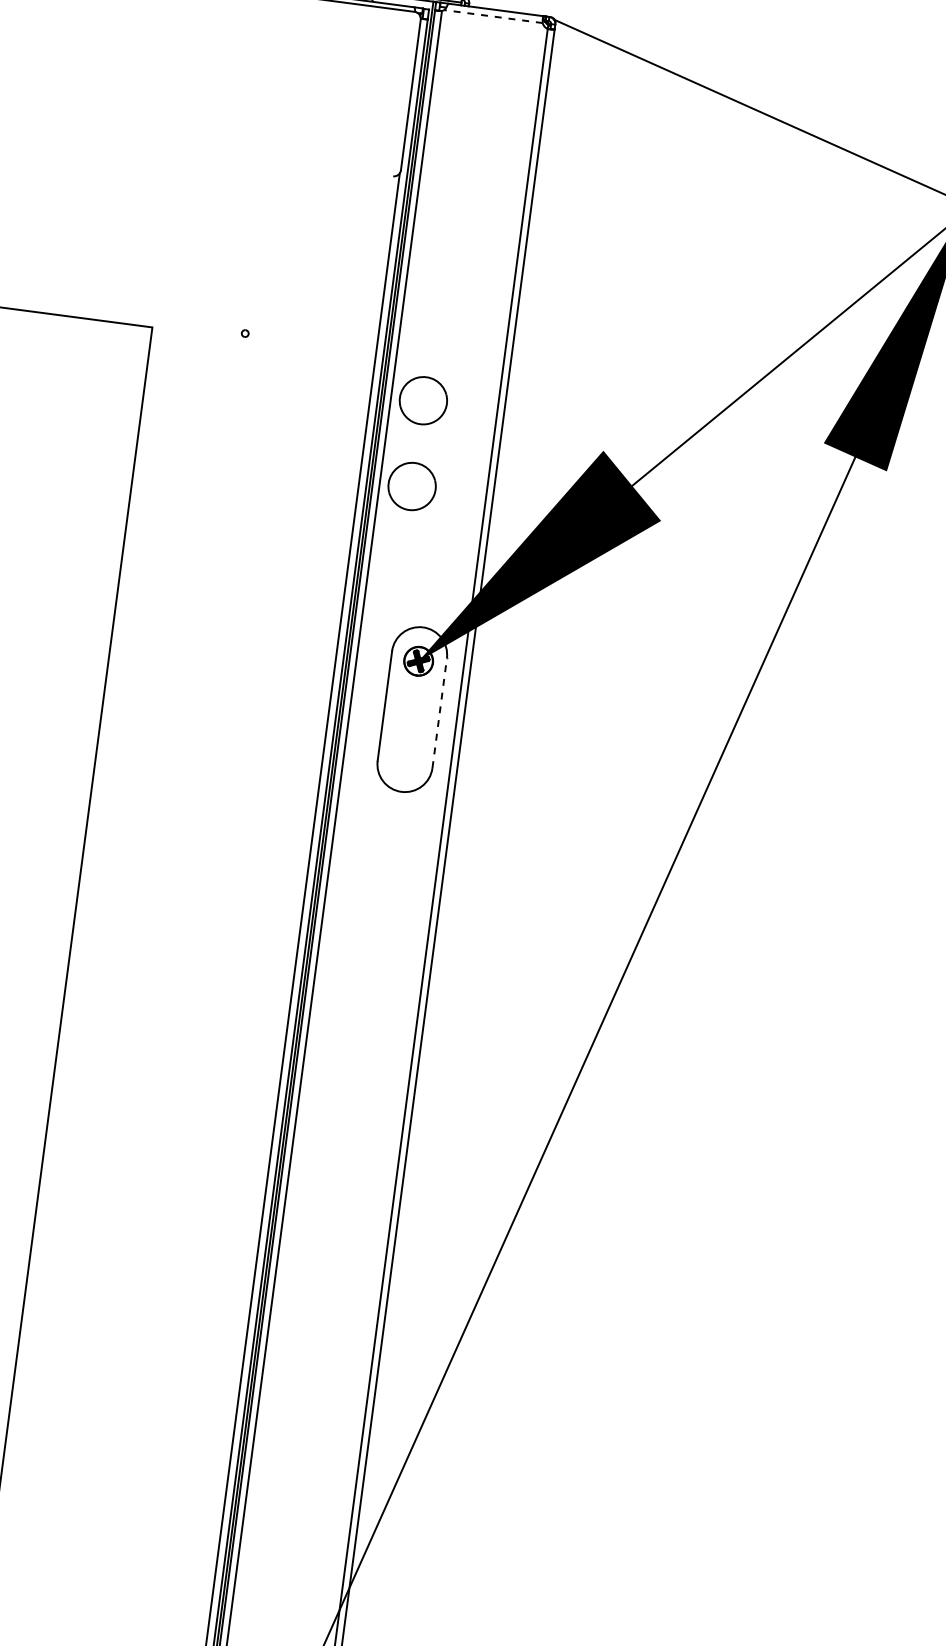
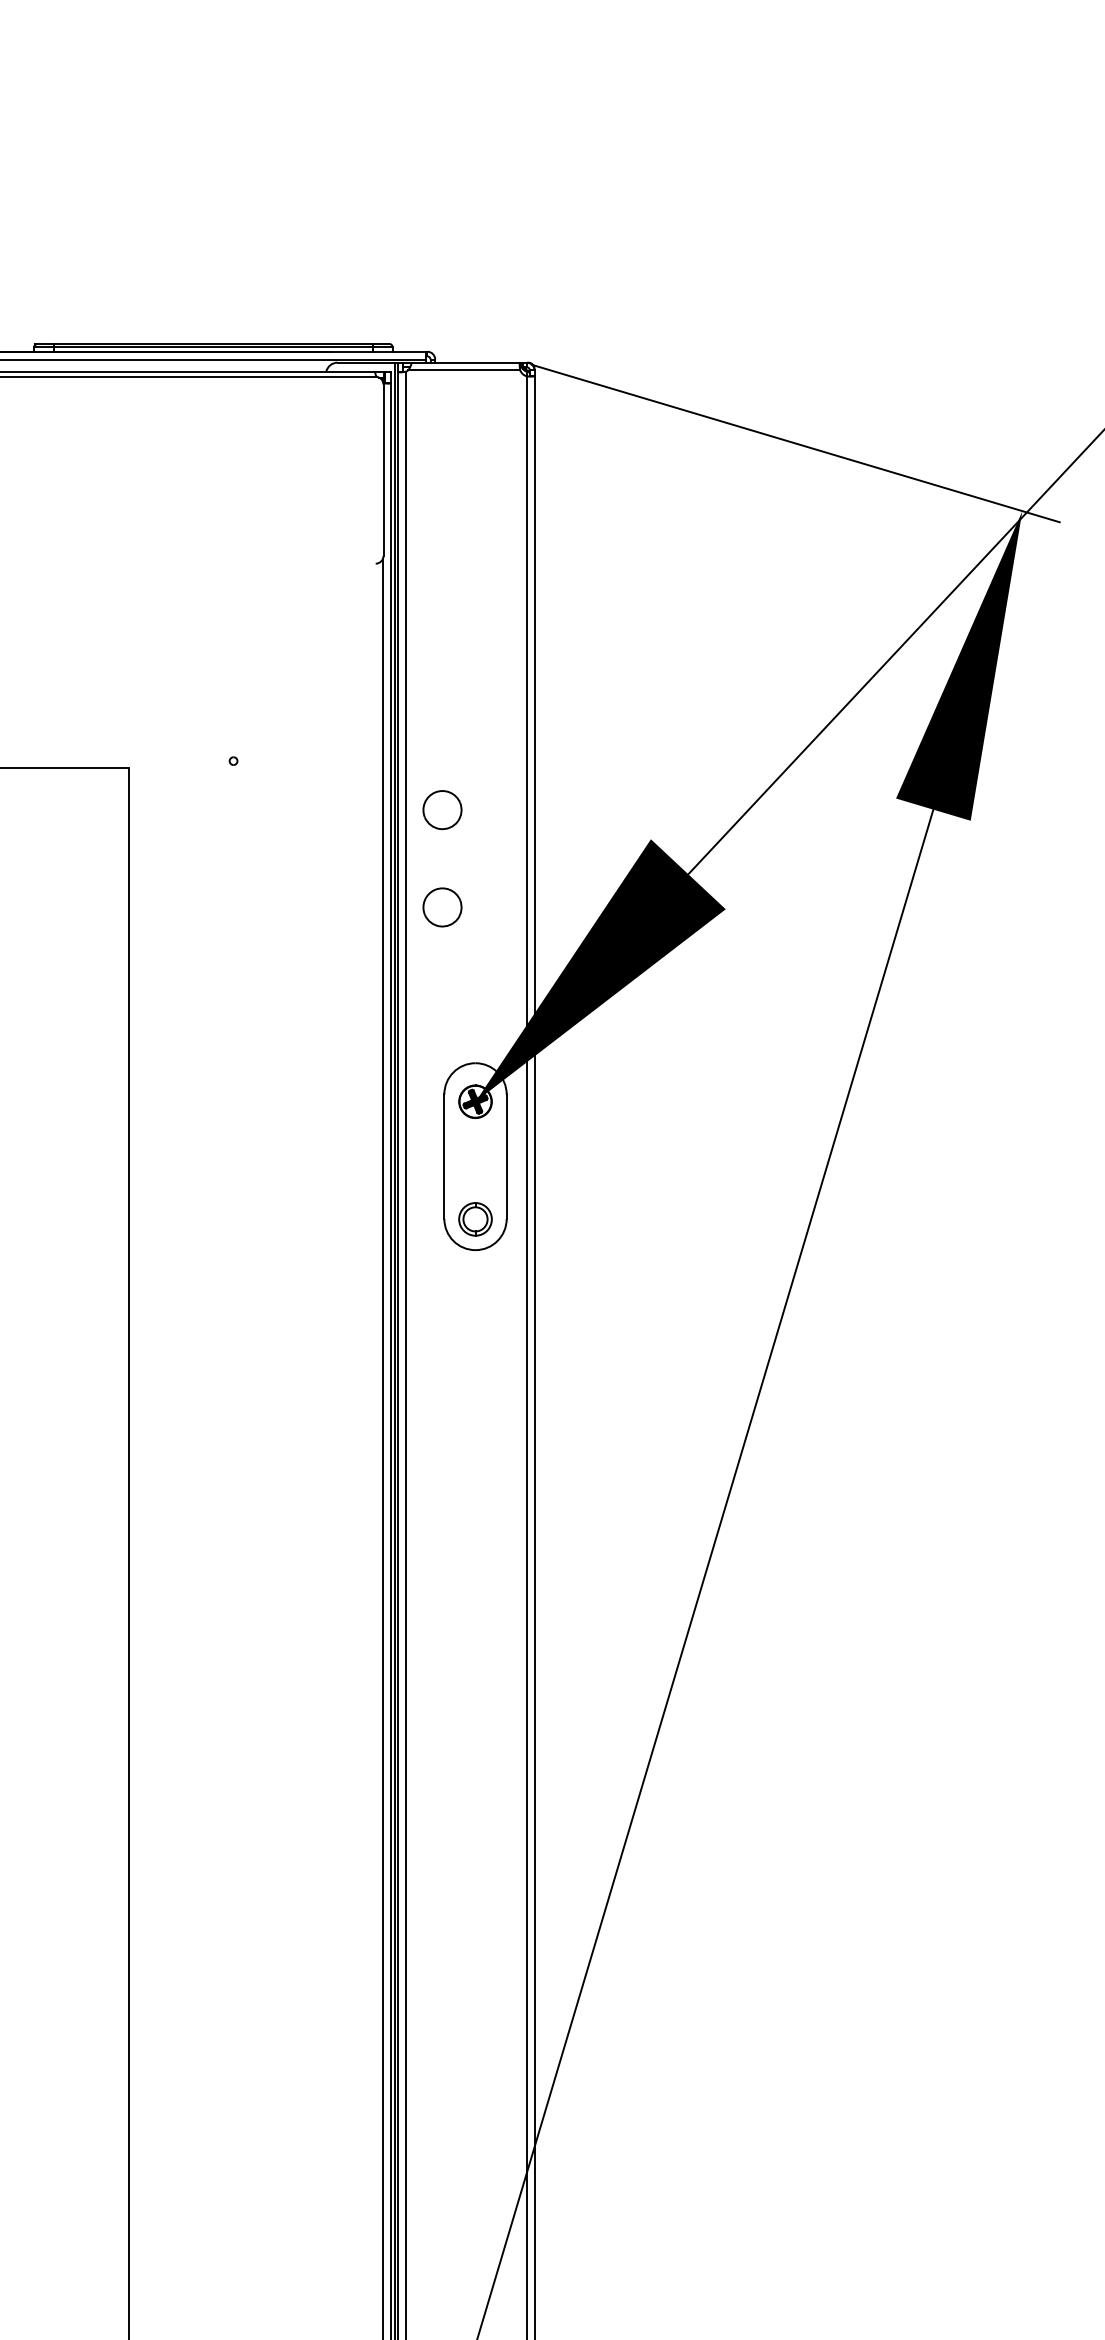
line: (492, 16) -> (463, 370), dashed -> solid
part: (423, 401) -> (442, 810), size x0.71
part: (412, 486) -> (442, 907), size x0.71
line: (439, 713) -> (506, 1156), dashed -> solid
part: (405, 764) -> (475, 1219), added

